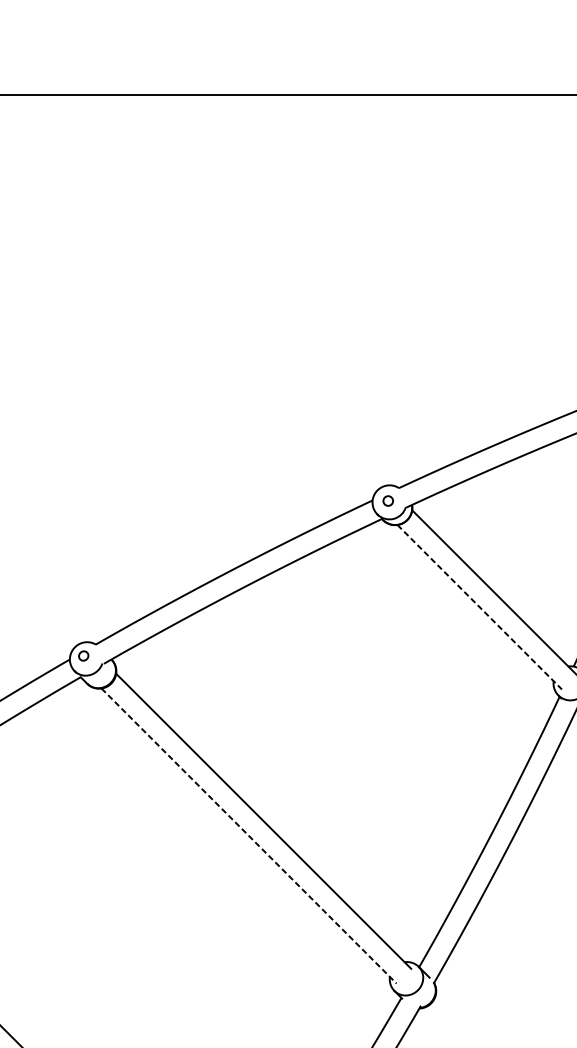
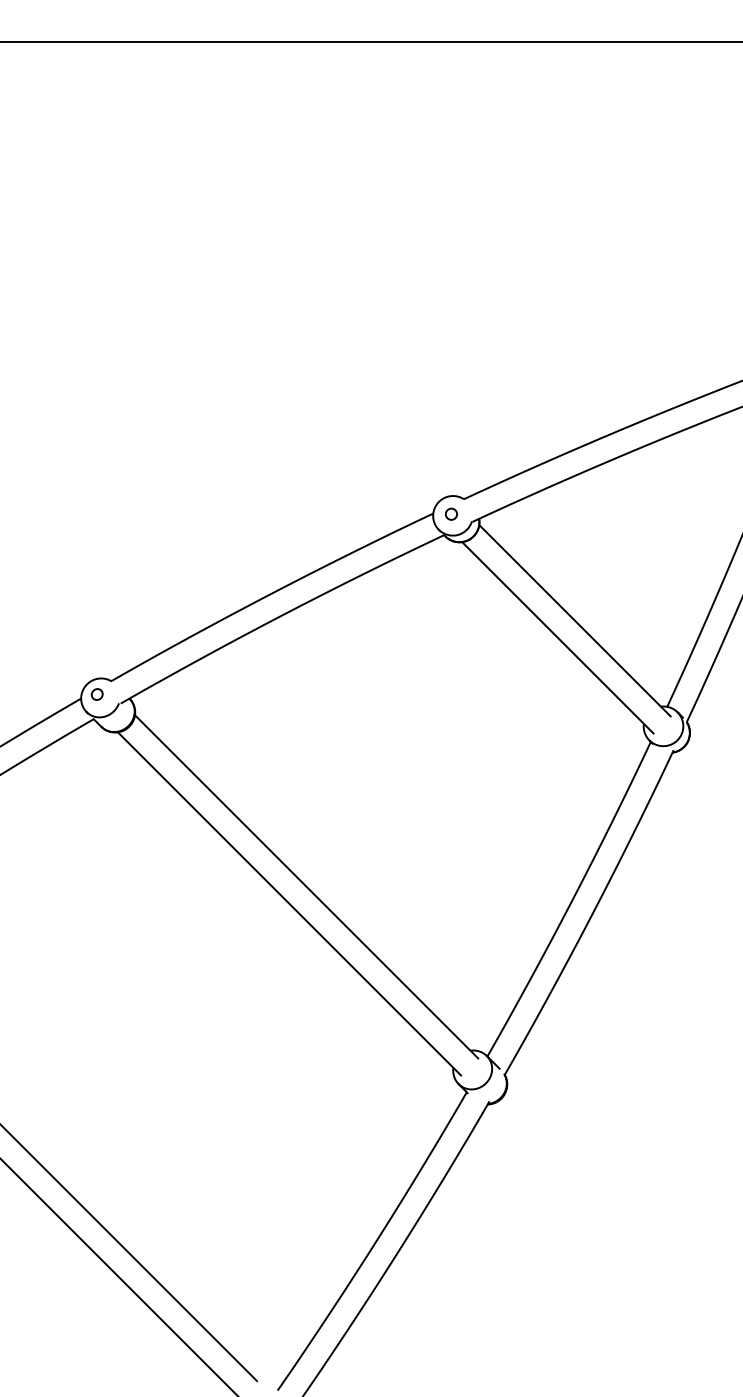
line: (480, 607) -> (558, 638), dashed -> solid
line: (249, 835) -> (289, 903), dashed -> solid

